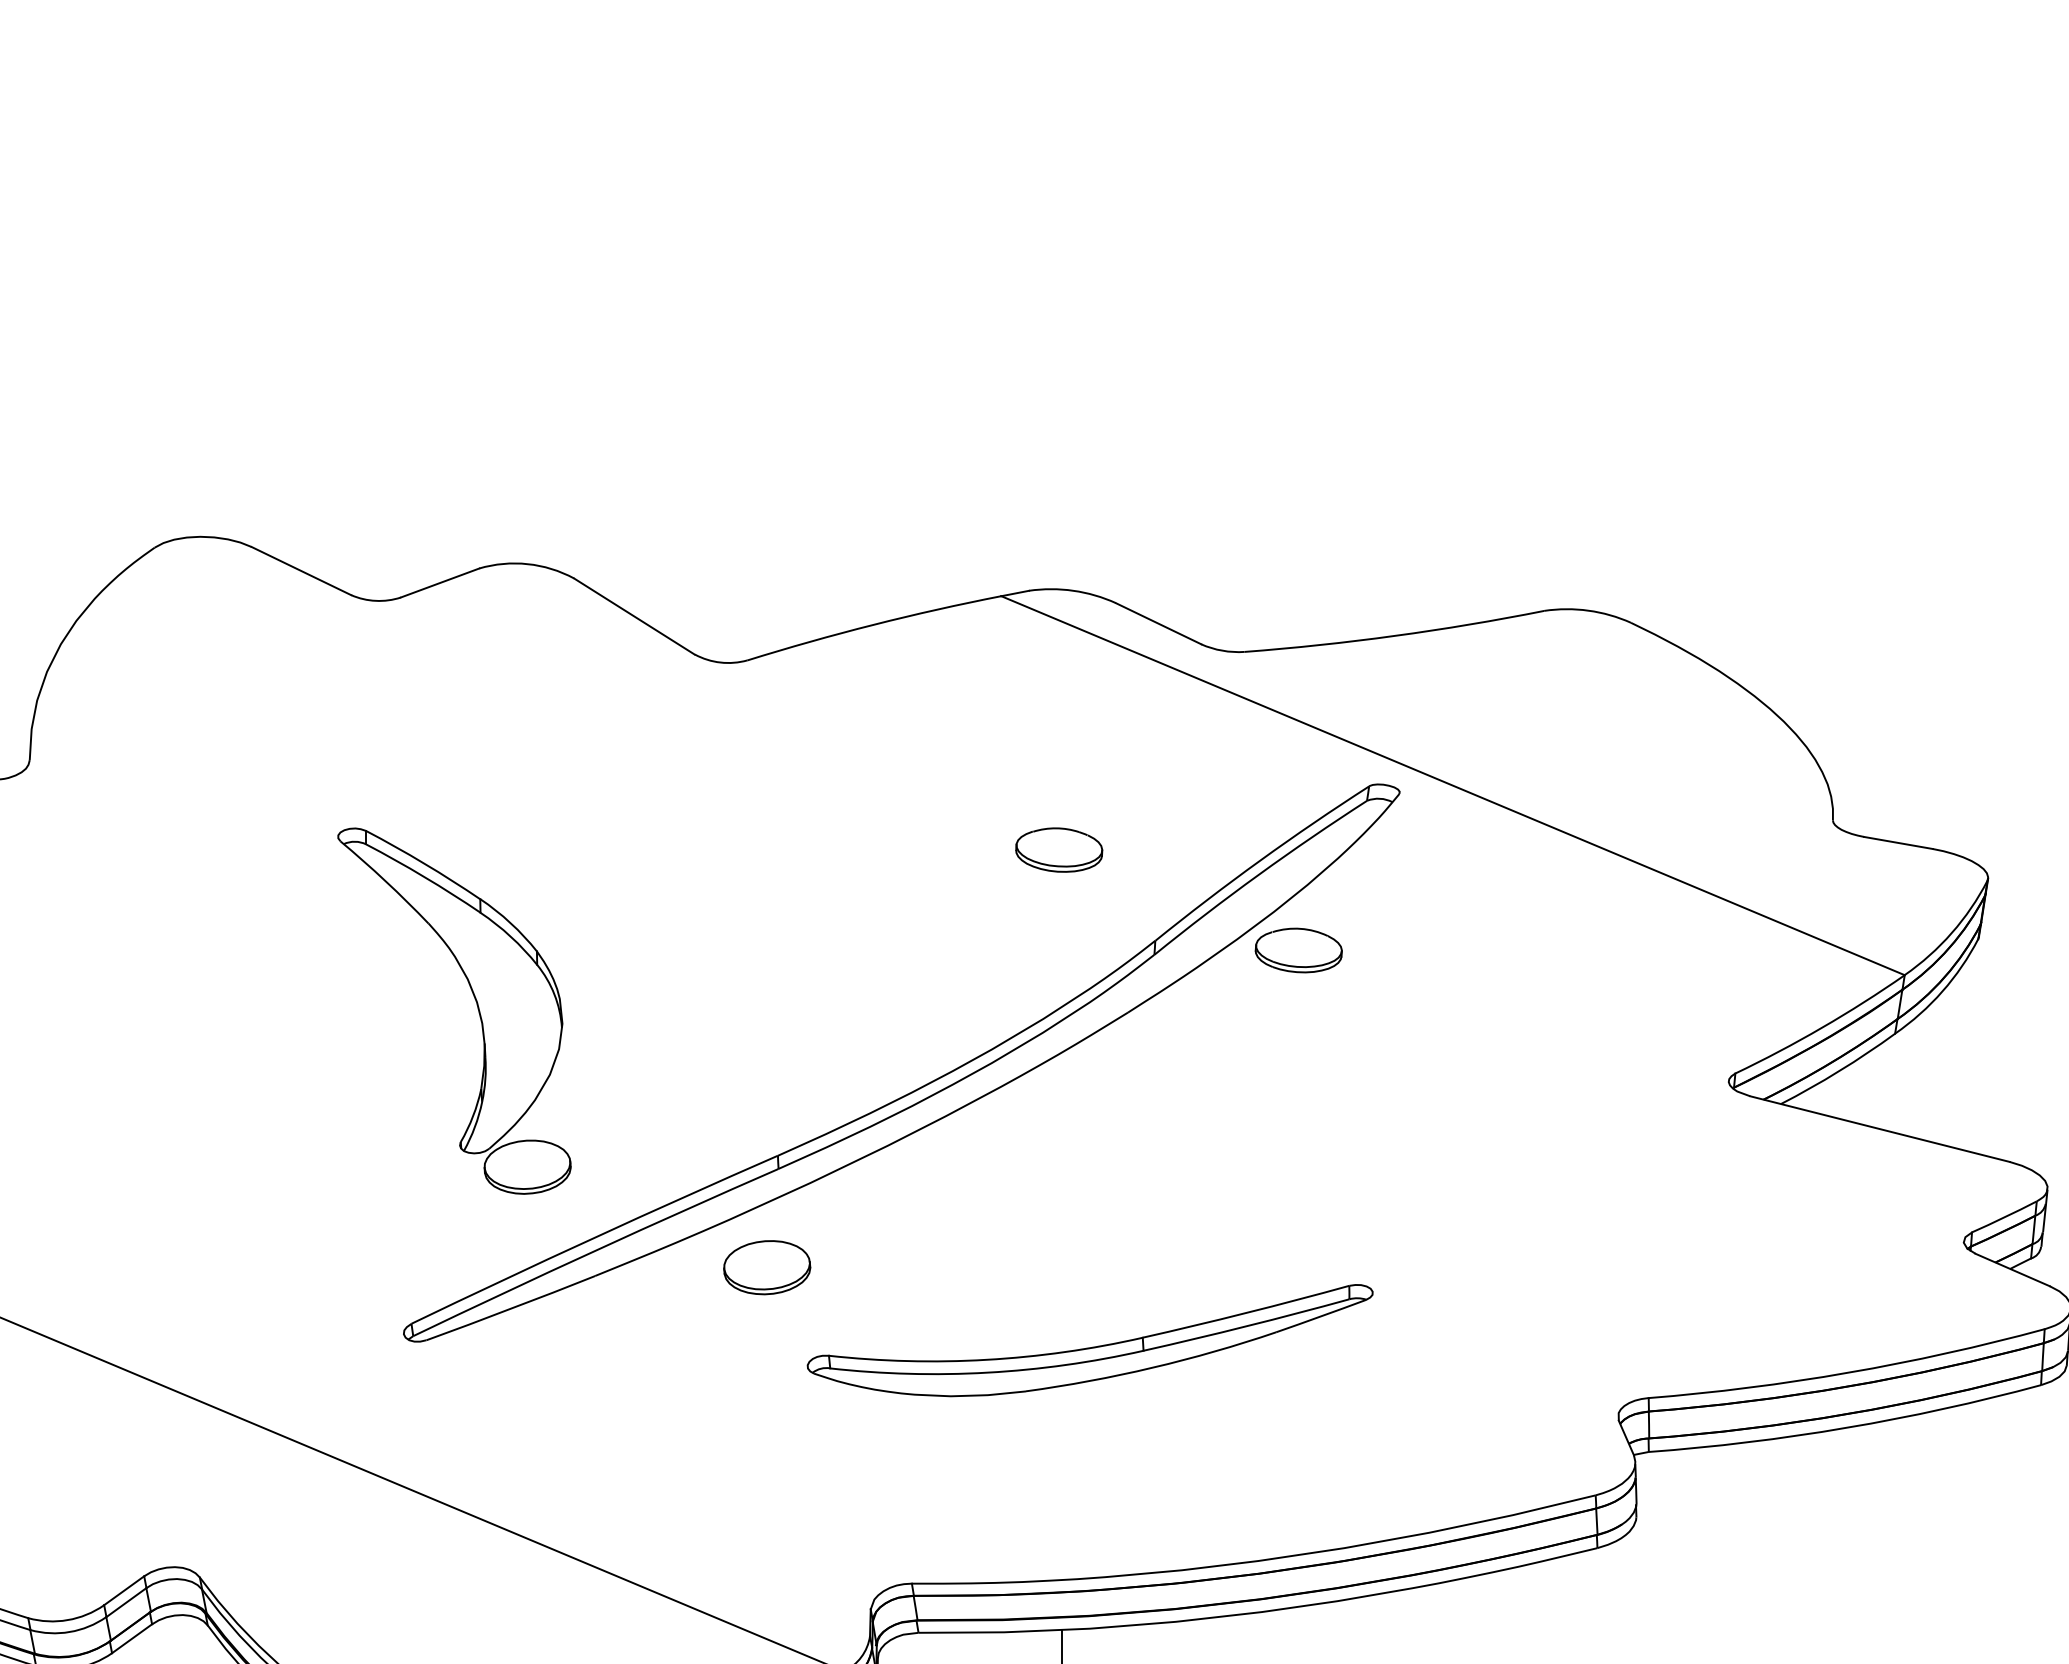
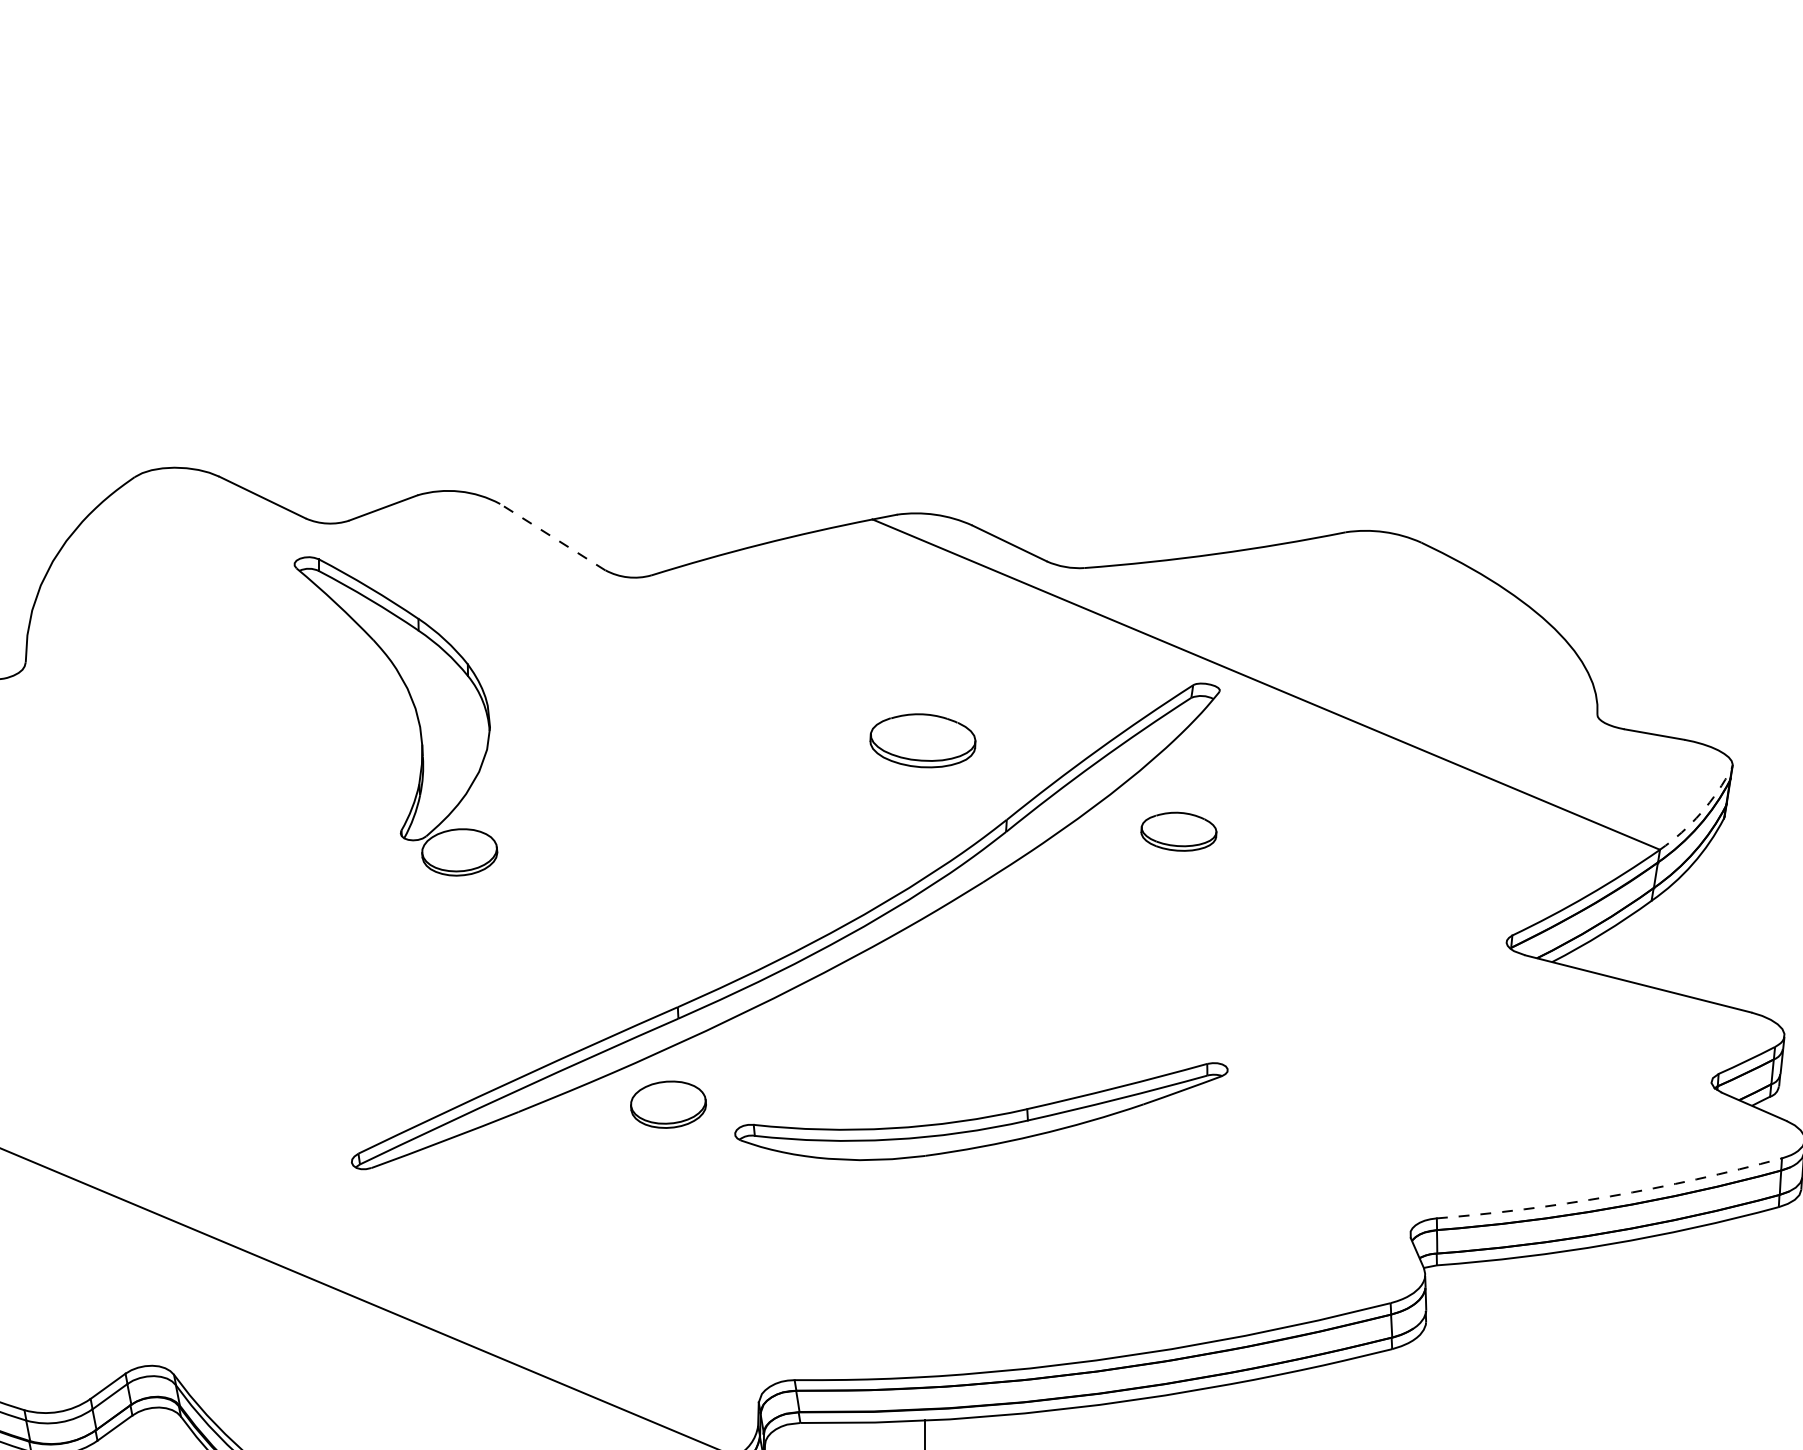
line: (634, 616) -> (552, 537), solid -> dashed
part: (1059, 849) -> (923, 740), size x1.4
arc: (1951, 933) -> (1700, 813), solid -> dashed
part: (1298, 950) -> (1178, 831), moved
part: (476, 1005) -> (415, 711), moved
part: (1092, 1346) -> (983, 1116), moved
arc: (1848, 1372) -> (1610, 1196), solid -> dashed

